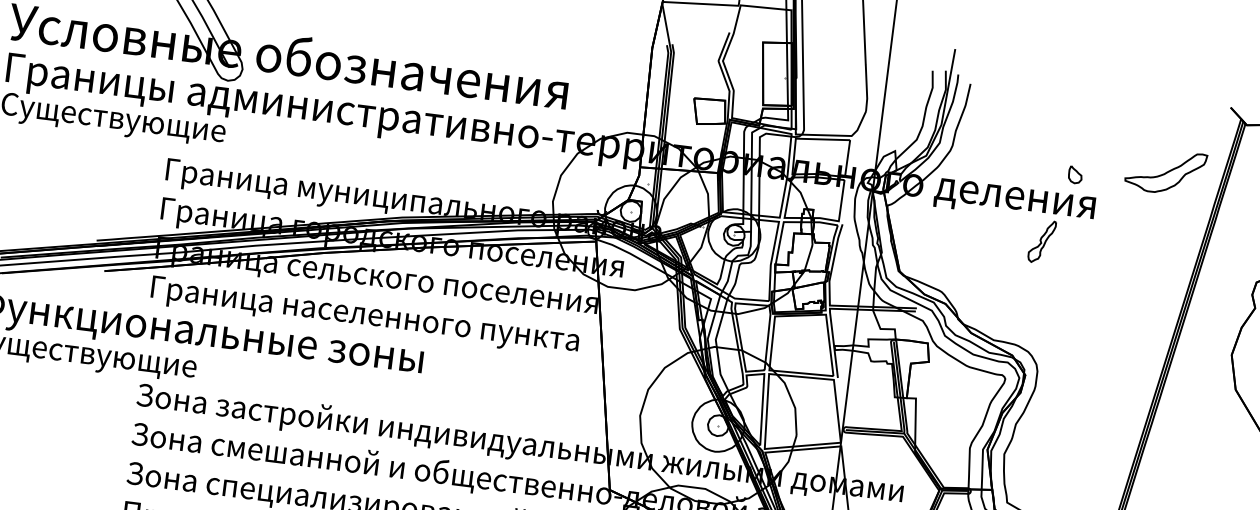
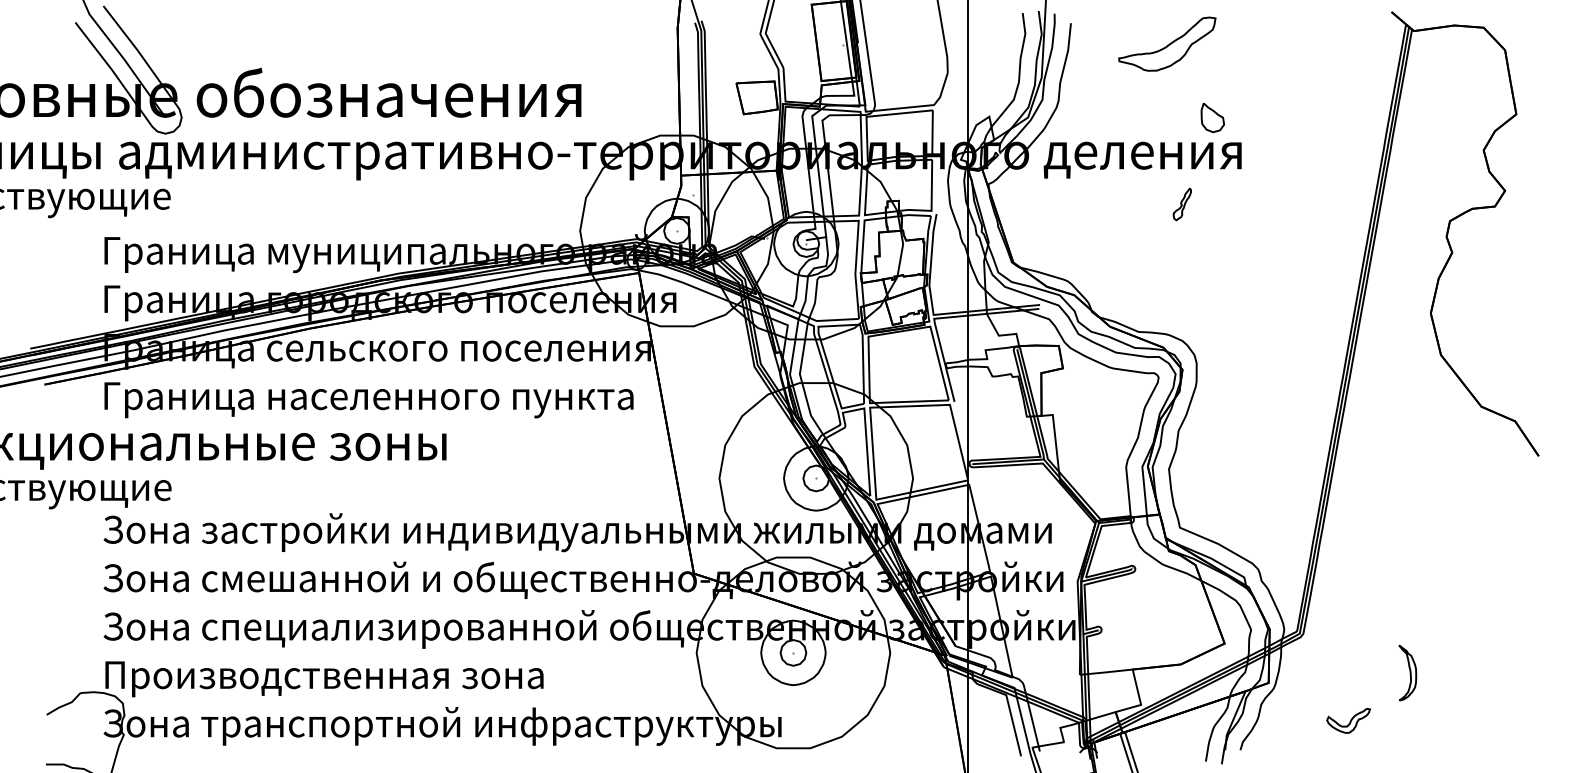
part: (1166, 171) -> (1167, 43), moved
part: (1075, 175) -> (1212, 118), size x1.4
part: (1042, 241) -> (1182, 204), size x0.6

